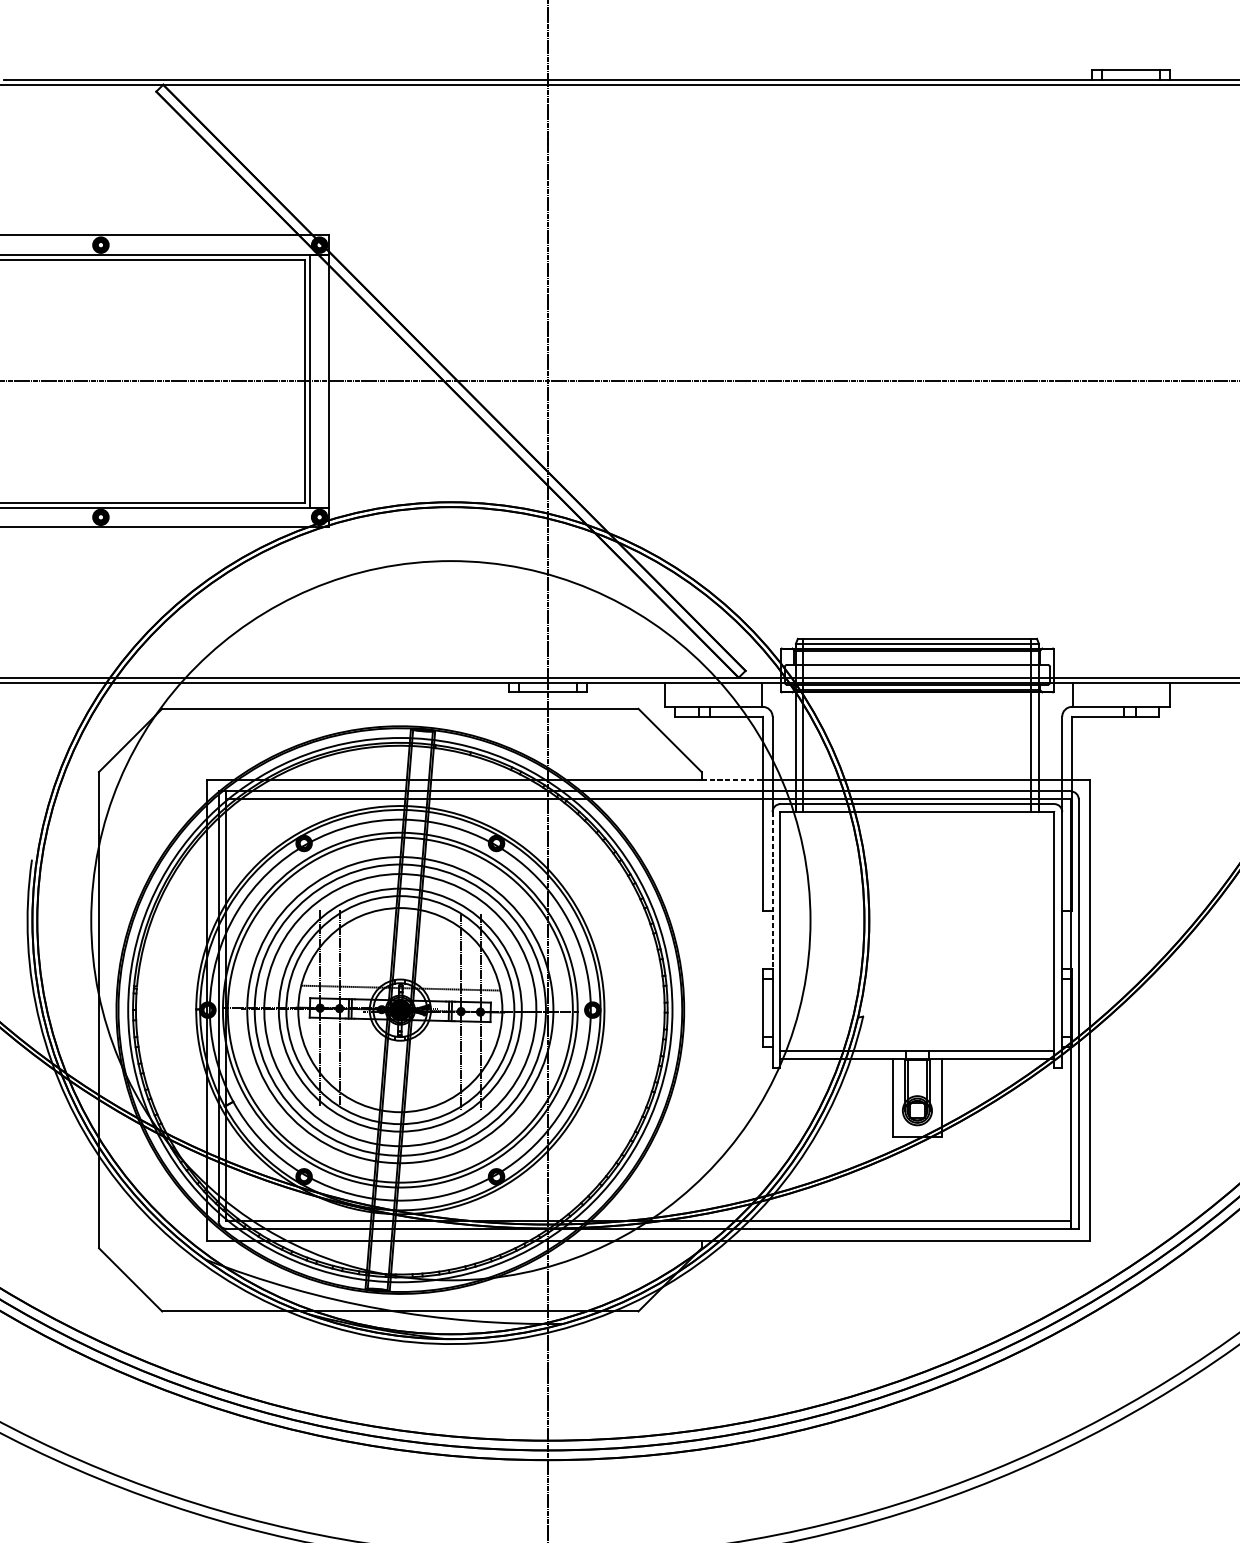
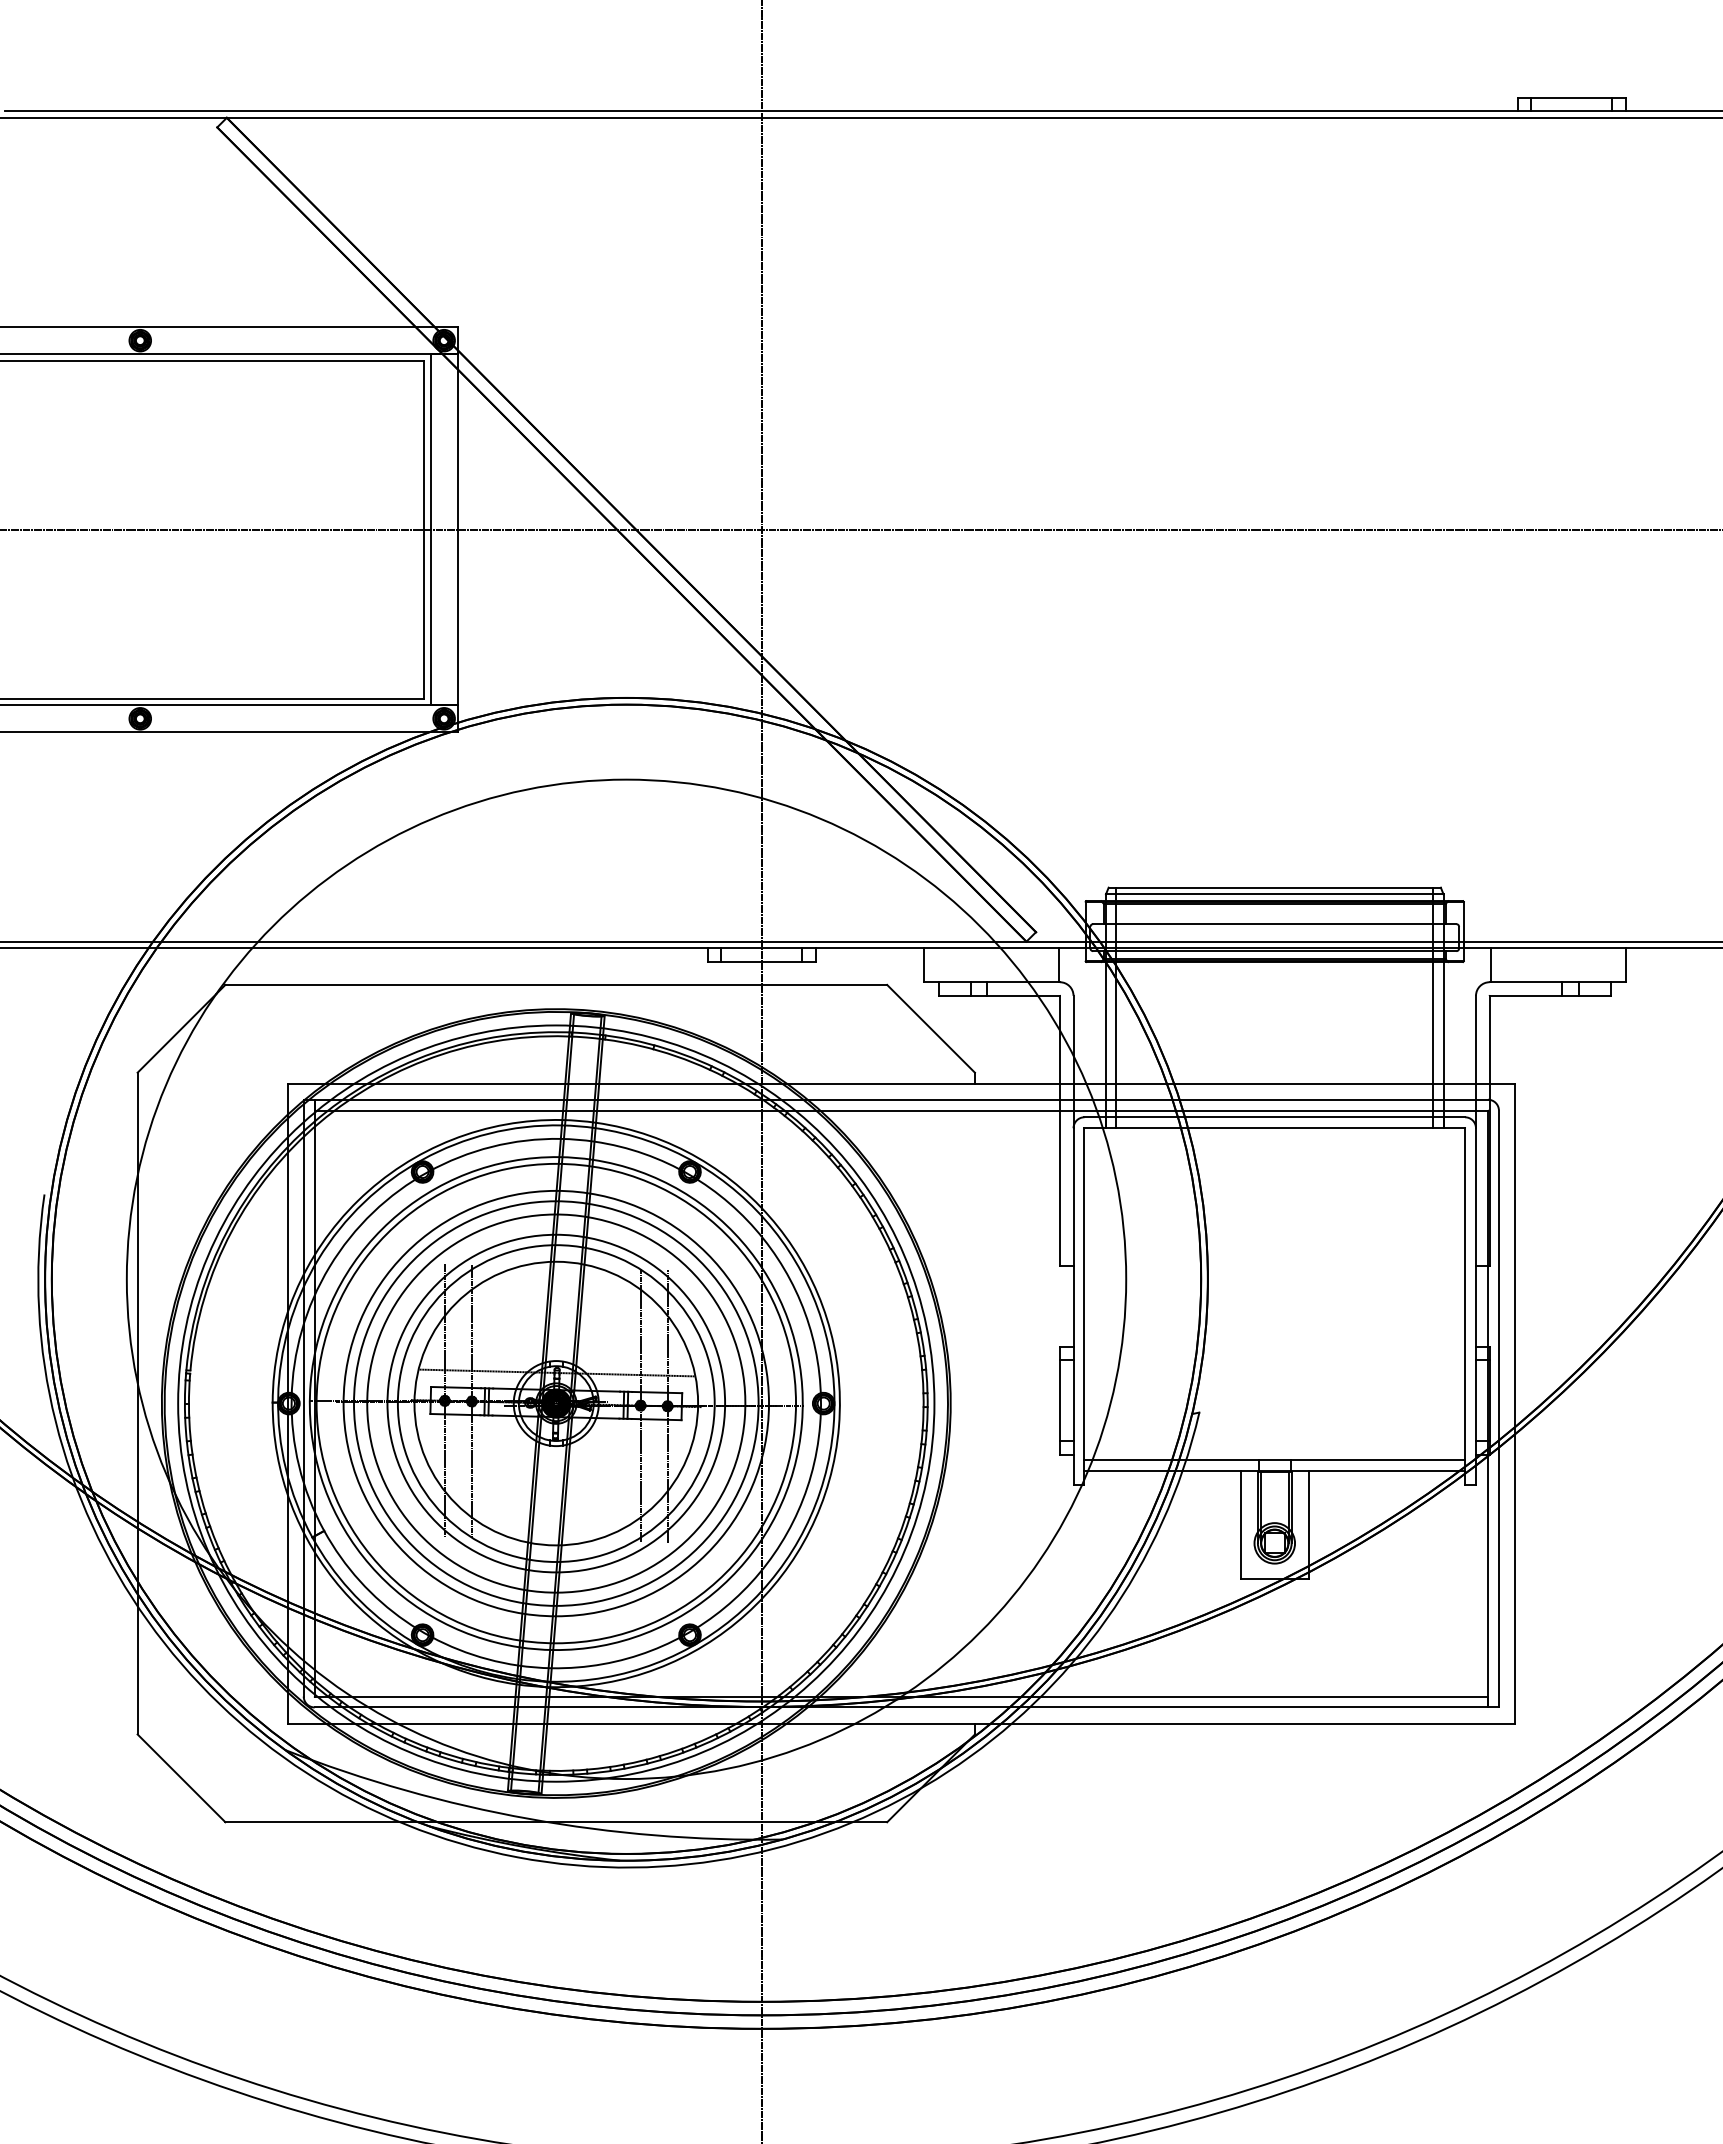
line: (732, 779) -> (1017, 1083), dashed -> solid
line: (772, 891) -> (1073, 1238), dashed -> solid

